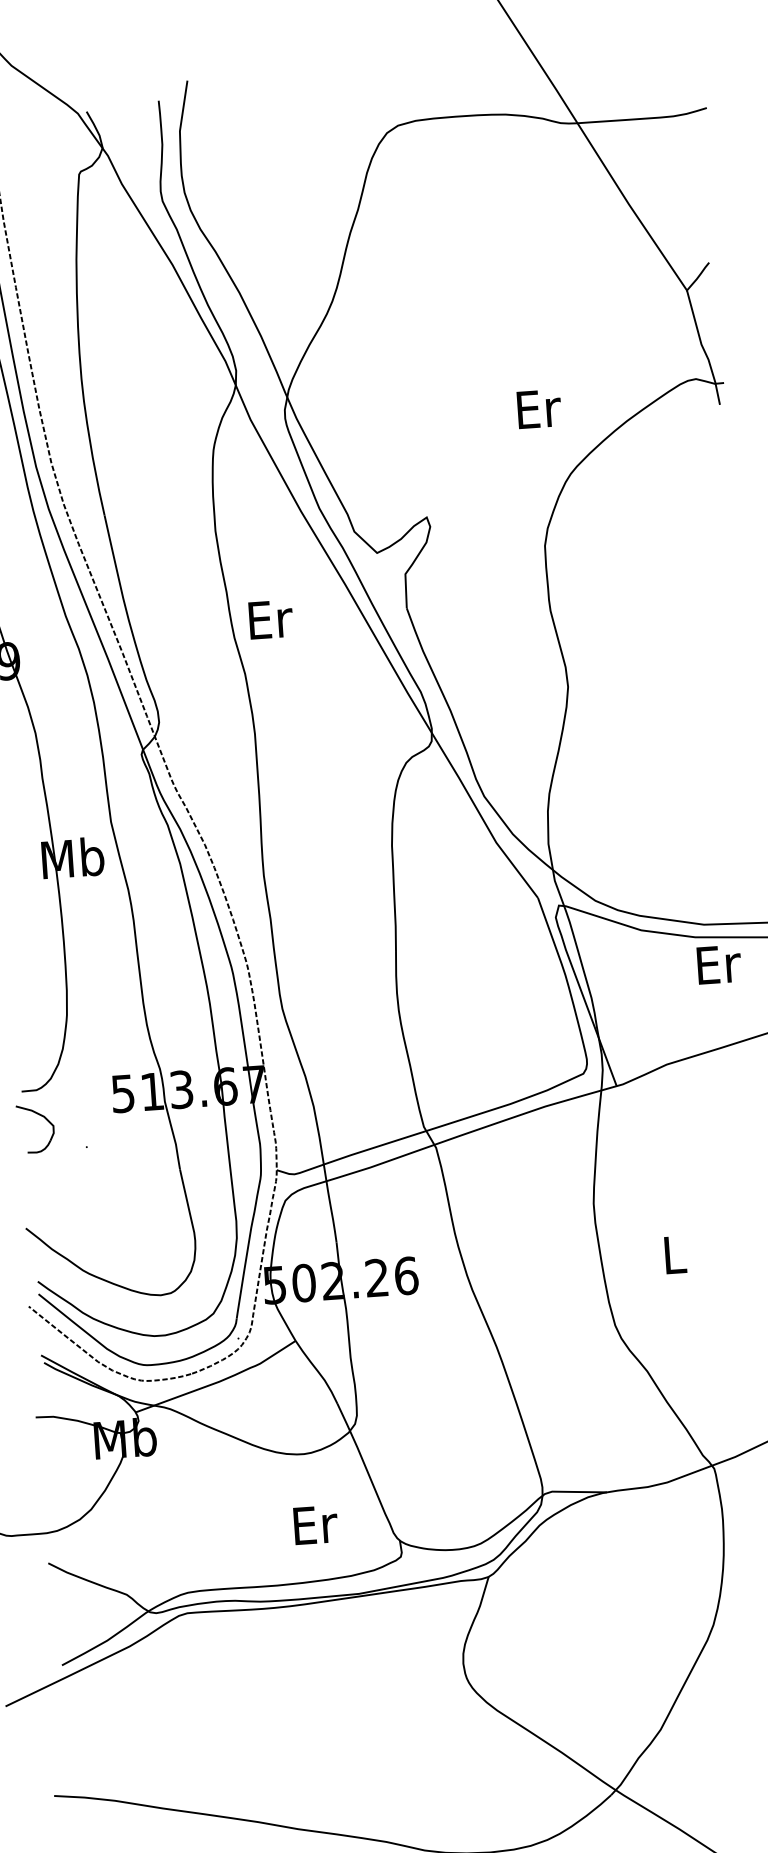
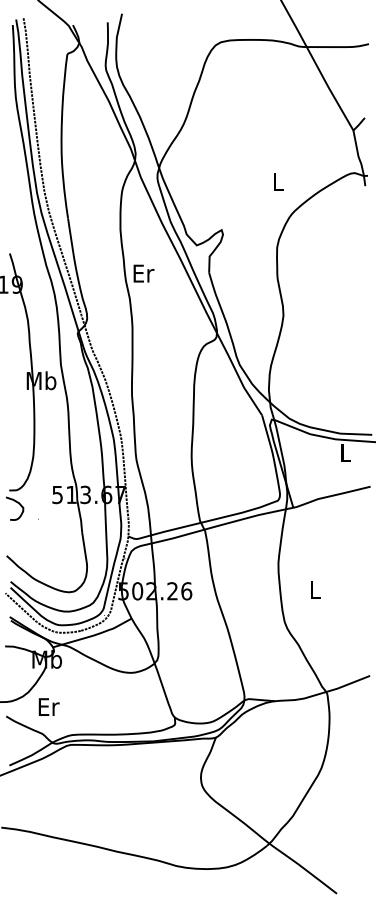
text: (538, 407) -> (278, 181), Er -> L
text: (719, 965) -> (346, 453), Er -> L
text: (314, 1523) -> (48, 706), moved

